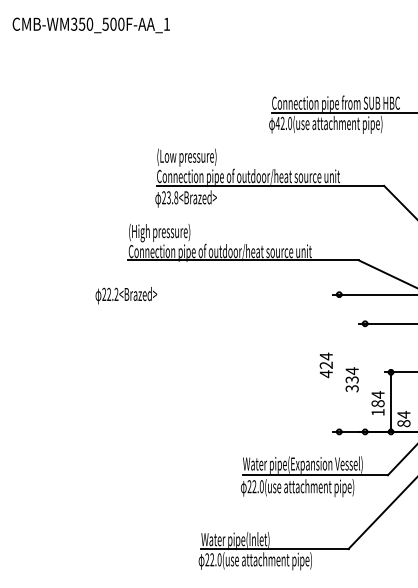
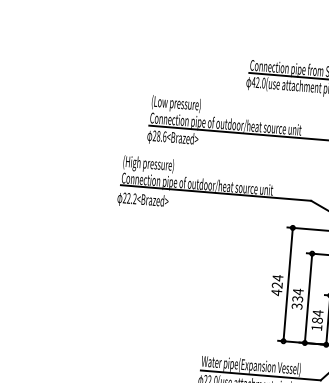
text: (172, 197) -> (161, 136), 23.8<Brazed> -> 28.6<Brazed>
text: (126, 295) -> (143, 200), moved
line: (339, 362) -> (288, 283), added
line: (365, 377) -> (308, 298), added

